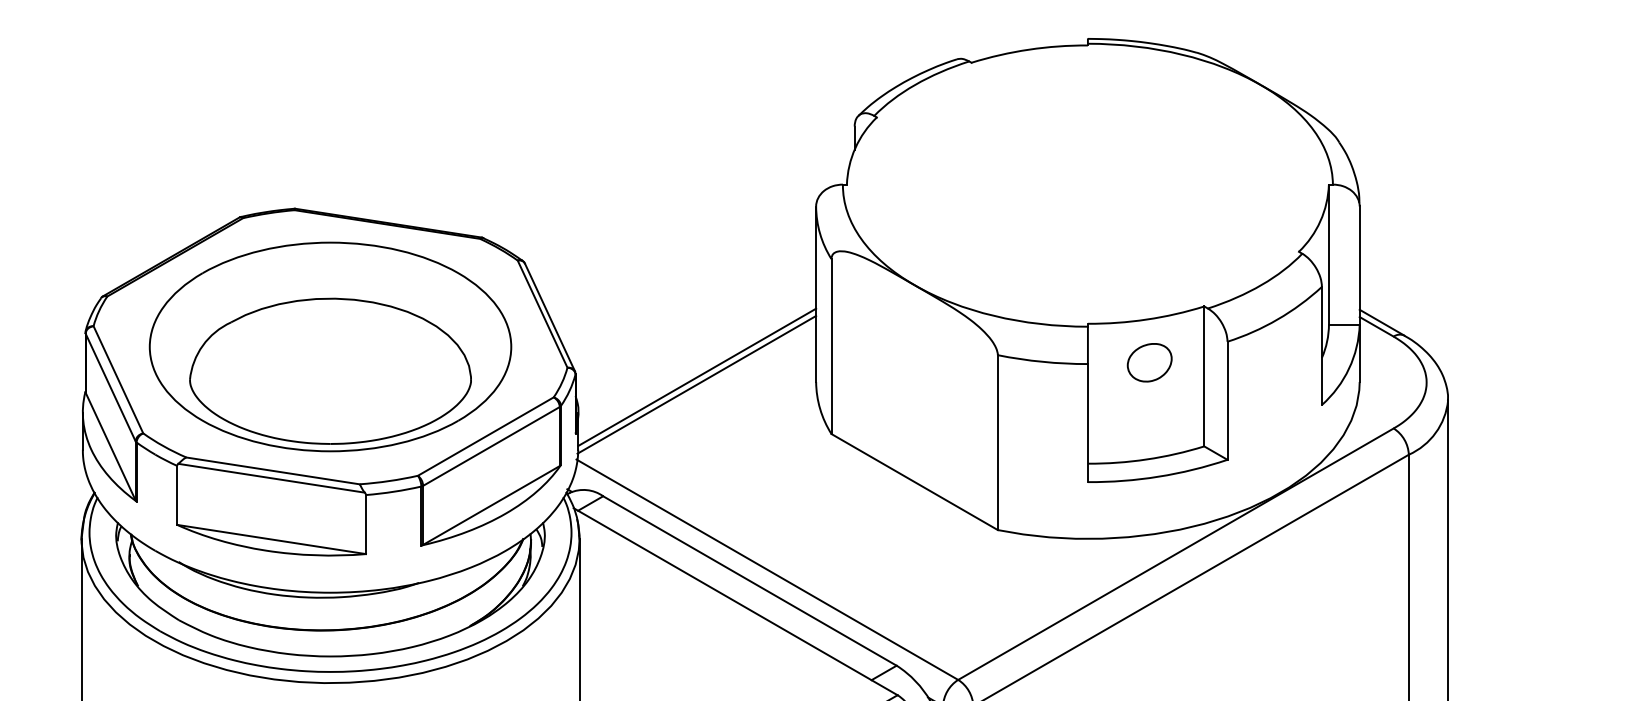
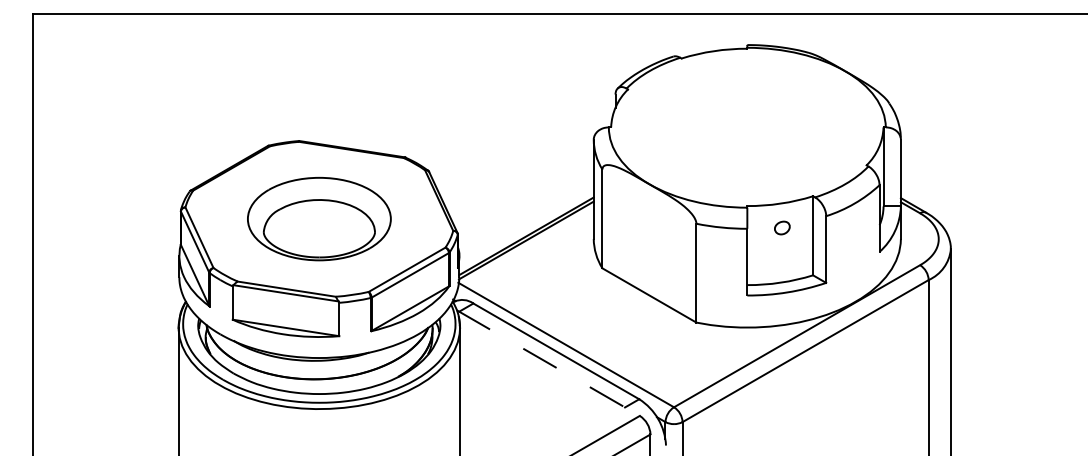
part: (330, 345) -> (319, 218), size x0.7
part: (1150, 361) -> (782, 227), size x0.6
line: (736, 602) -> (548, 363), solid -> dashed

